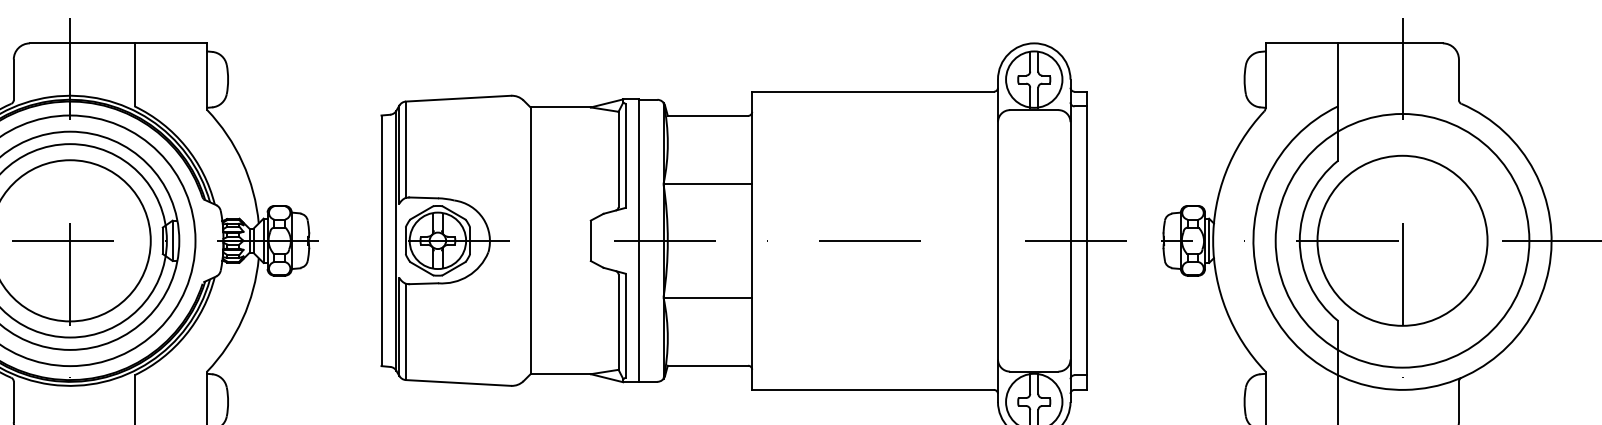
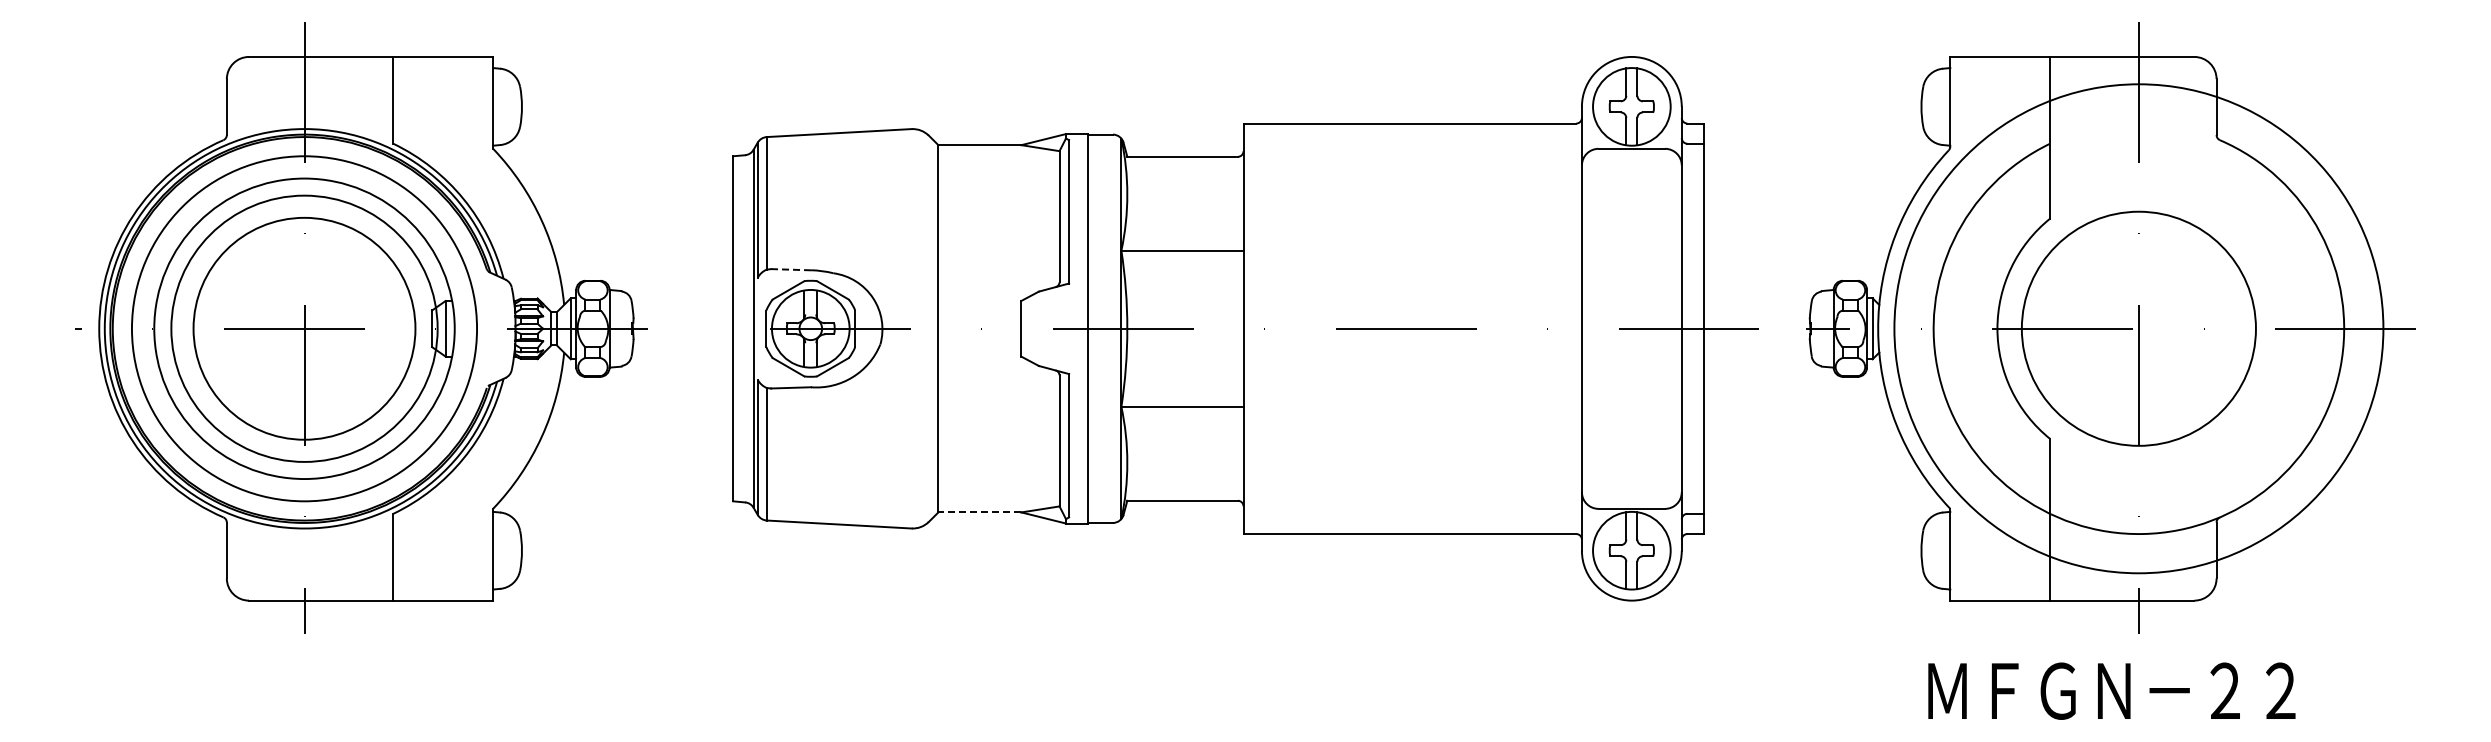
line: (423, 197) -> (791, 269), solid -> dashed
circle: (1402, 240) -> (2138, 328), size x1.4
line: (560, 374) -> (979, 512), solid -> dashed

